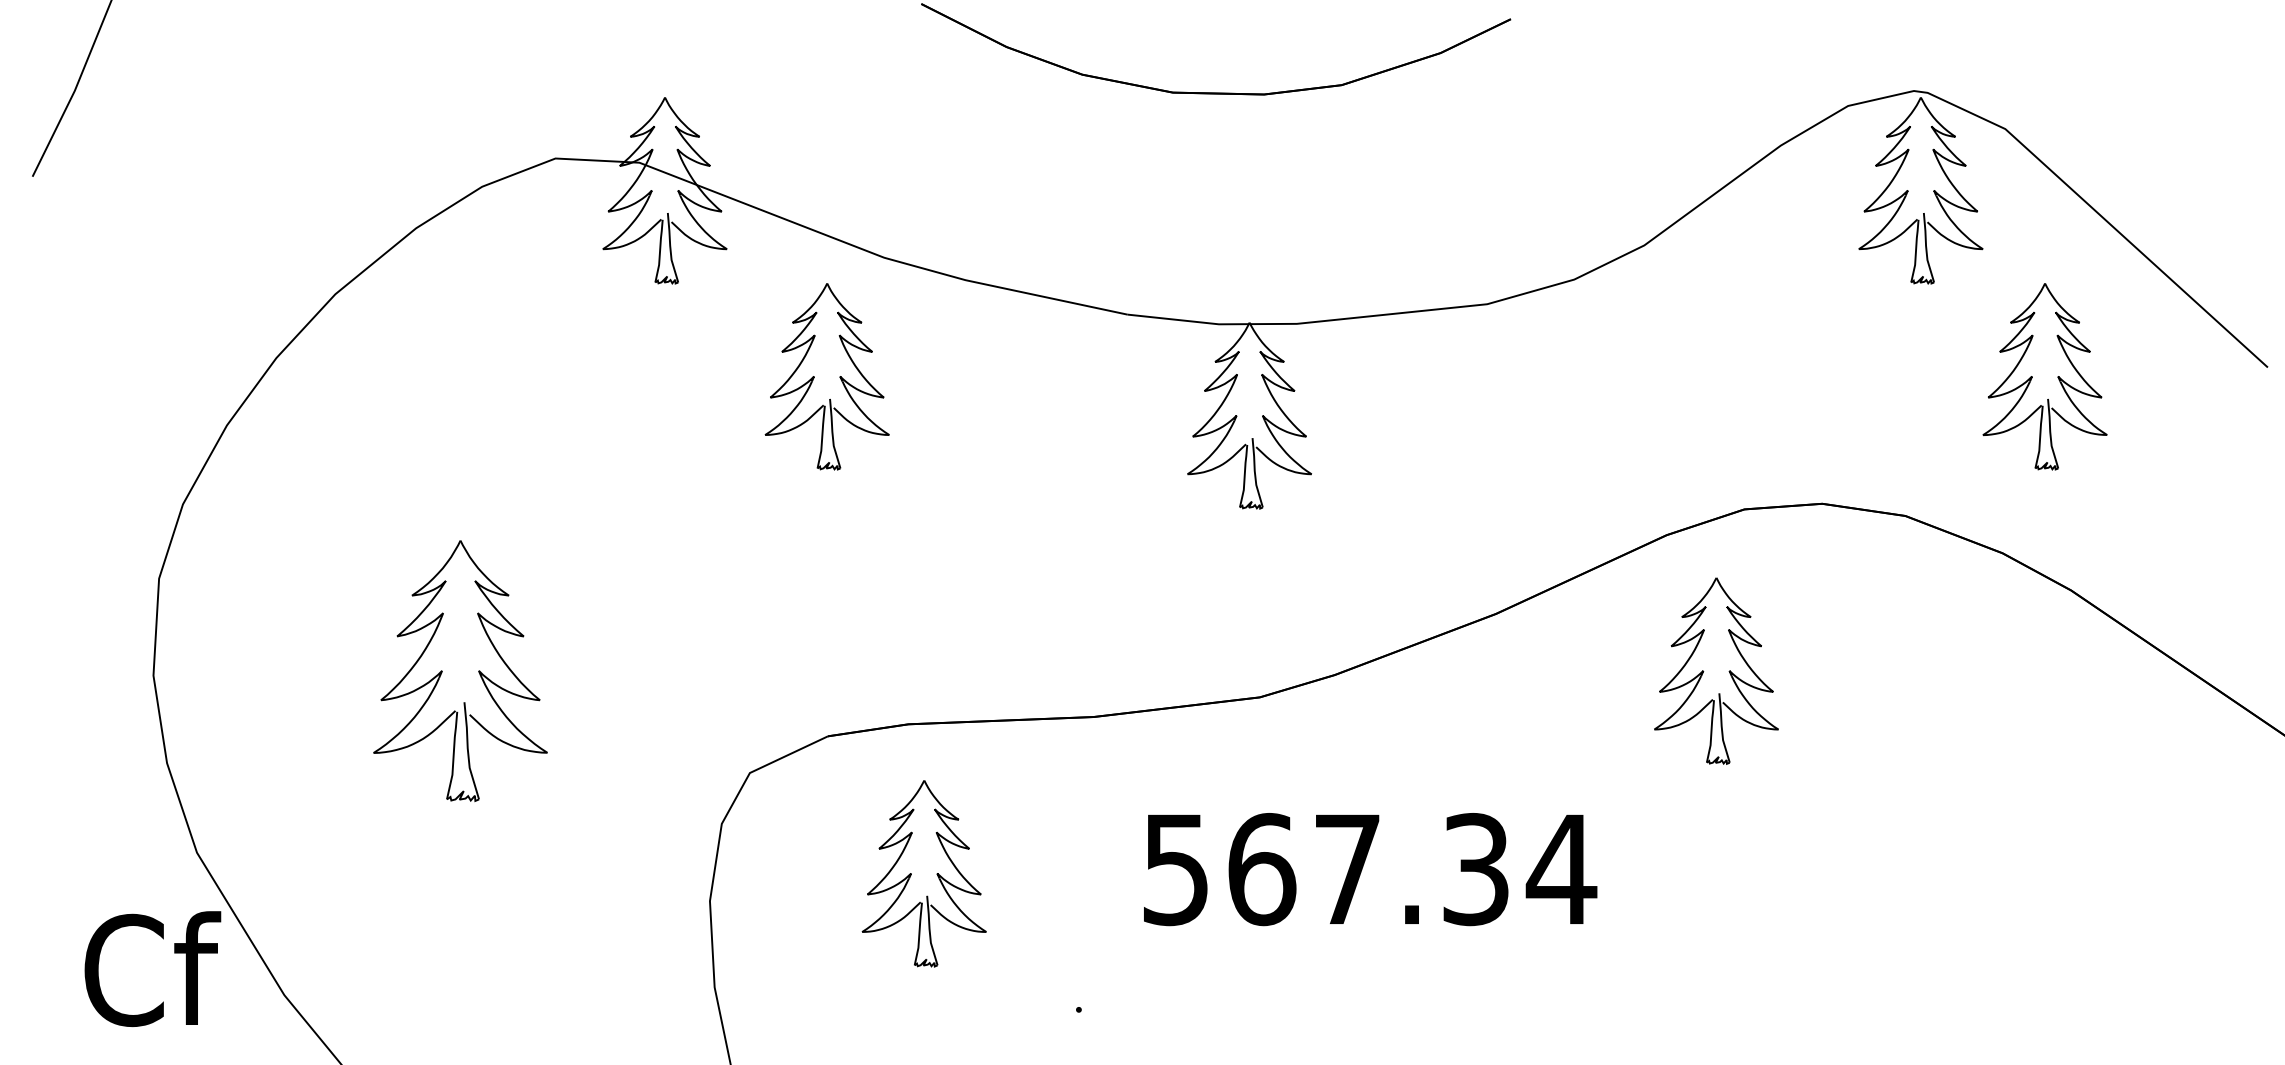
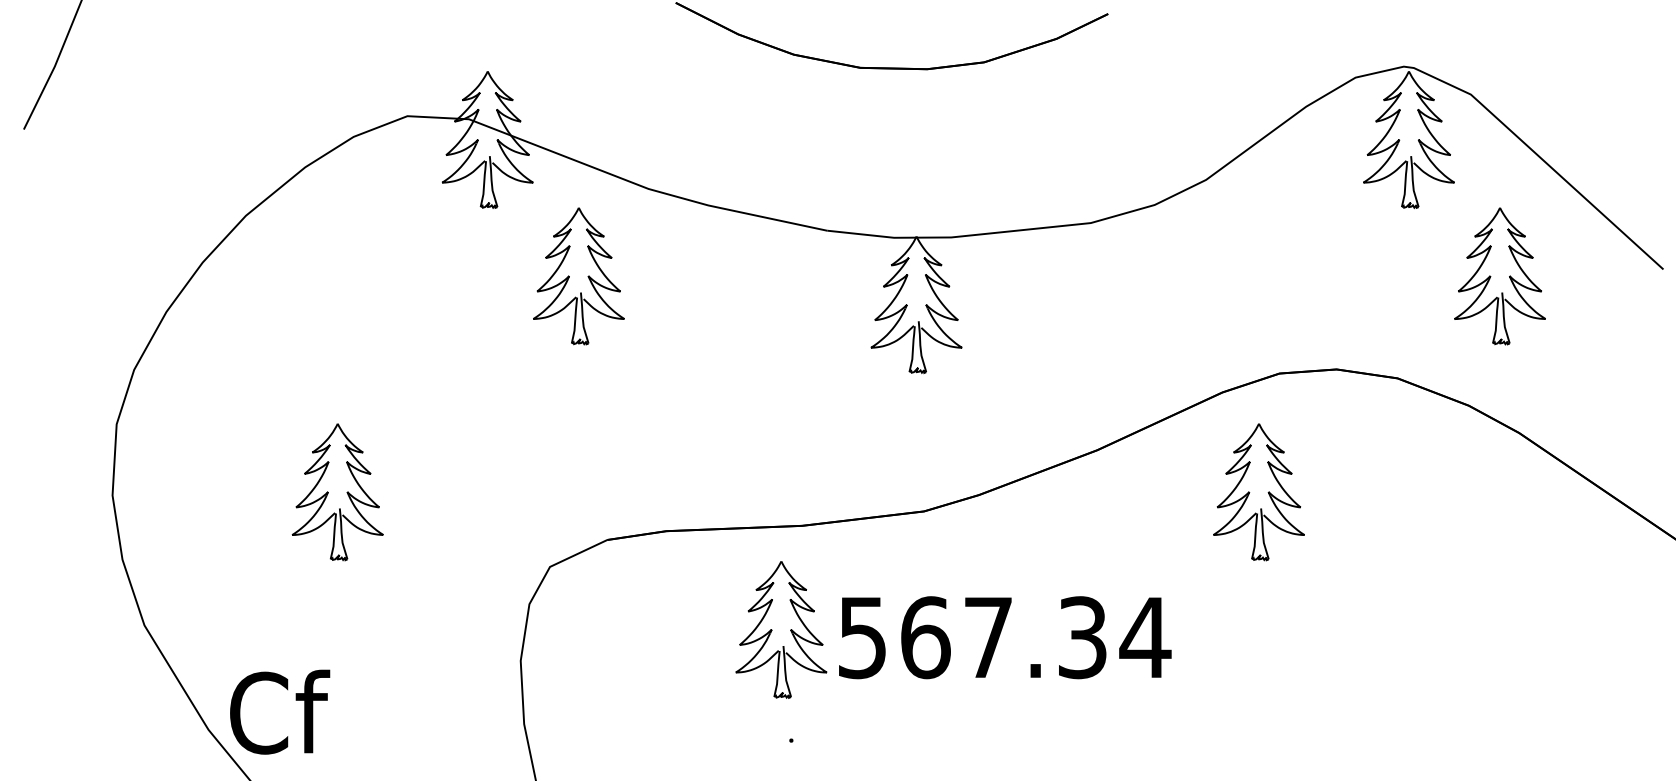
part: (814, 376) -> (569, 276), moved
part: (460, 670) -> (337, 491), size x0.71
part: (923, 873) -> (780, 629), moved
text: (152, 968) -> (279, 711), moved

